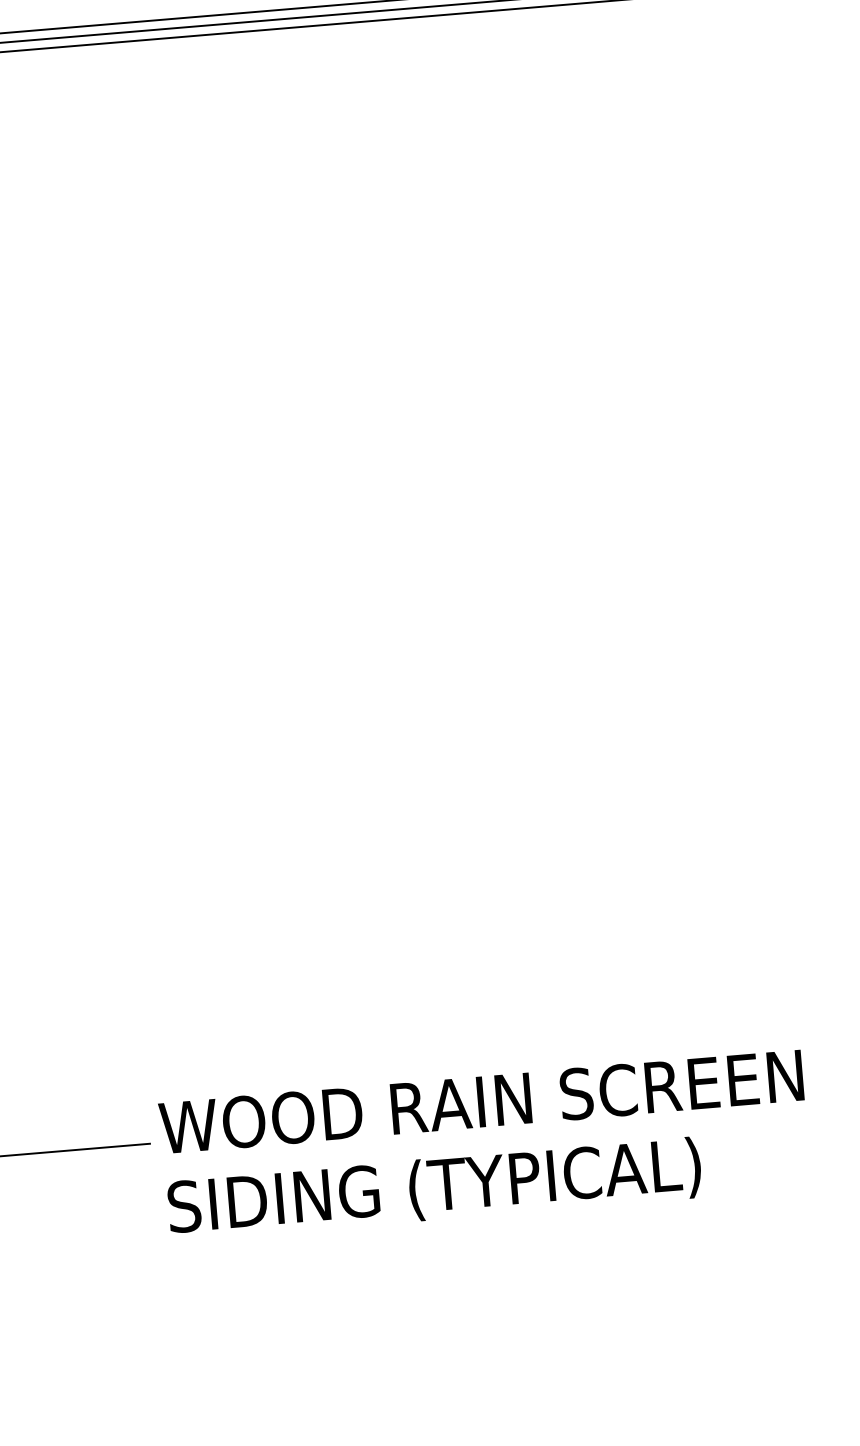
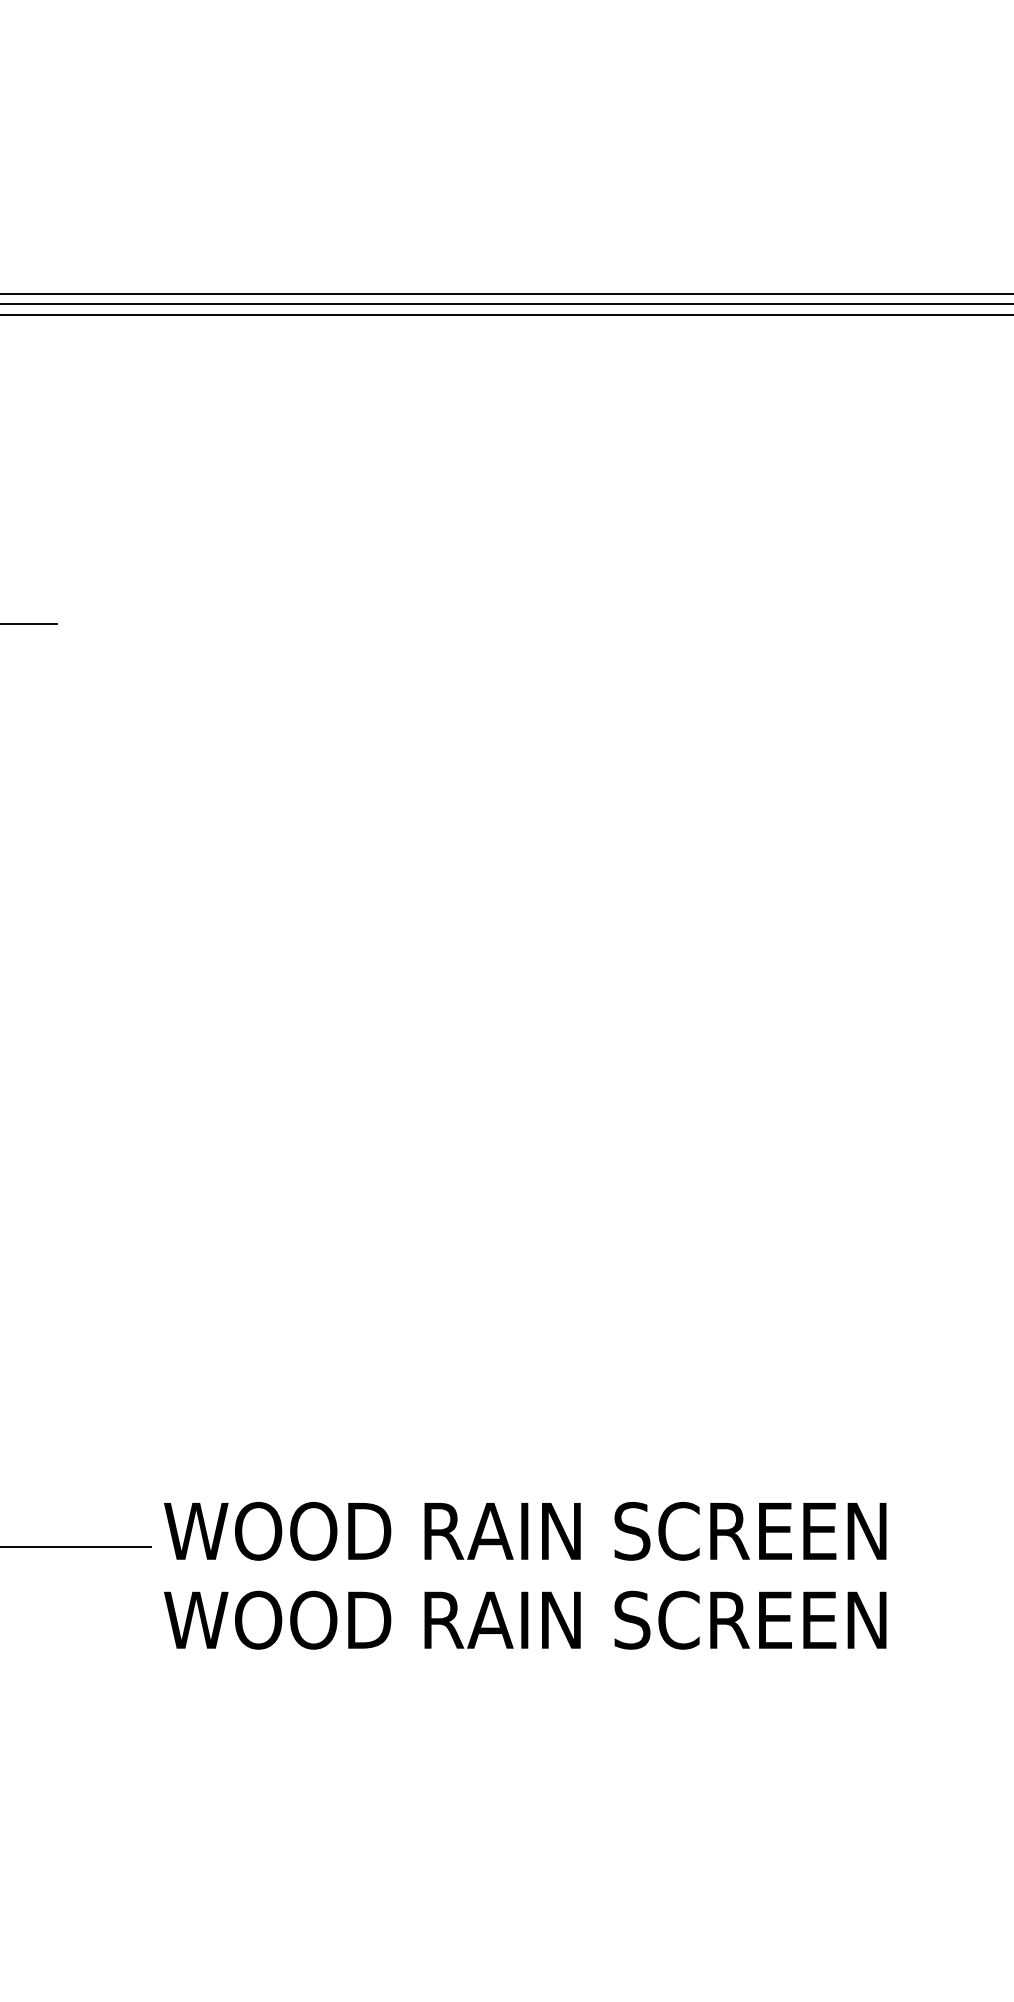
text: (488, 1183) -> (525, 1623), SIDING (TYPICAL) -> WOOD RAIN SCREEN

